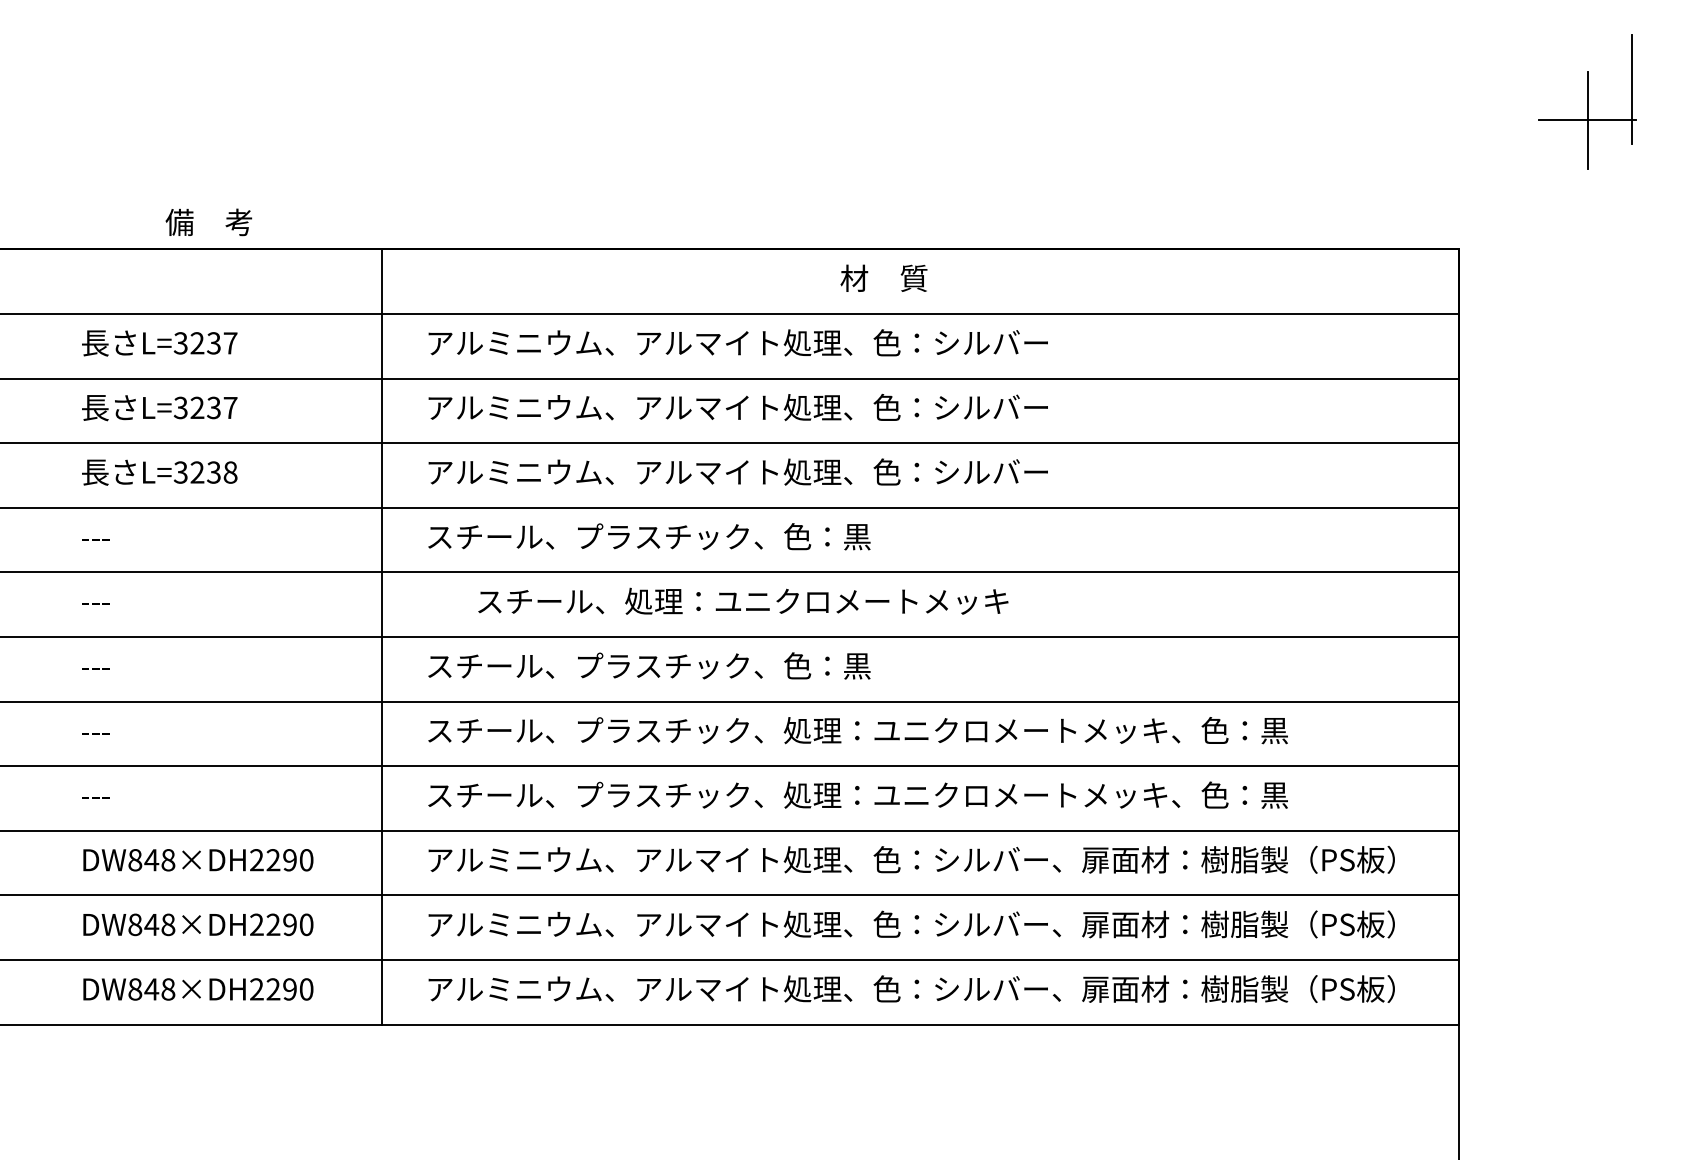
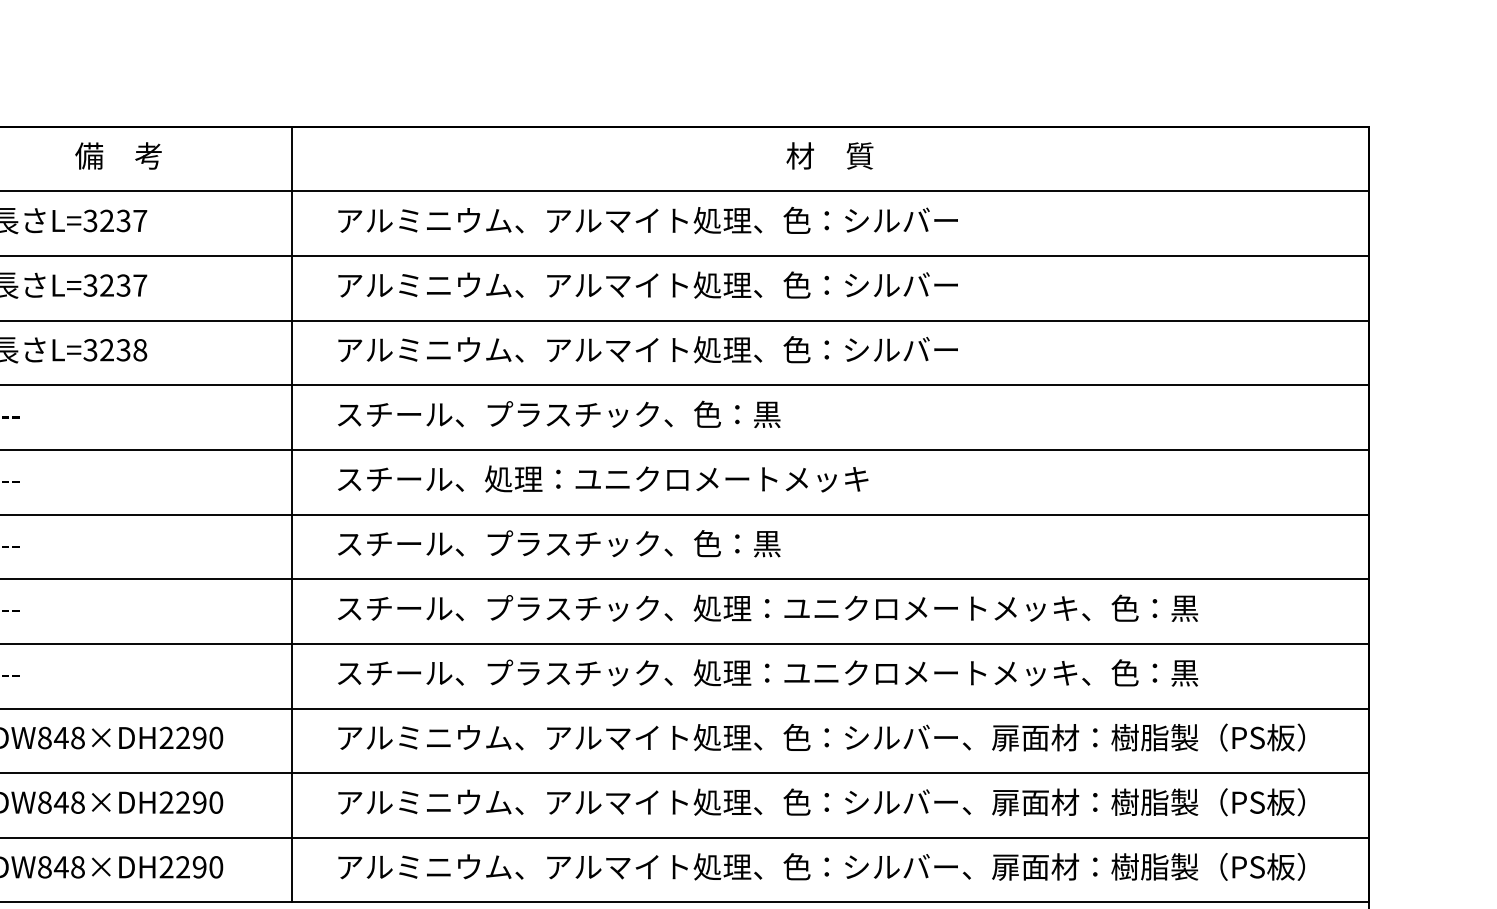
text: (208, 222) -> (118, 156), moved
text: (883, 277) -> (829, 155), moved
text: (743, 600) -> (603, 478), moved

